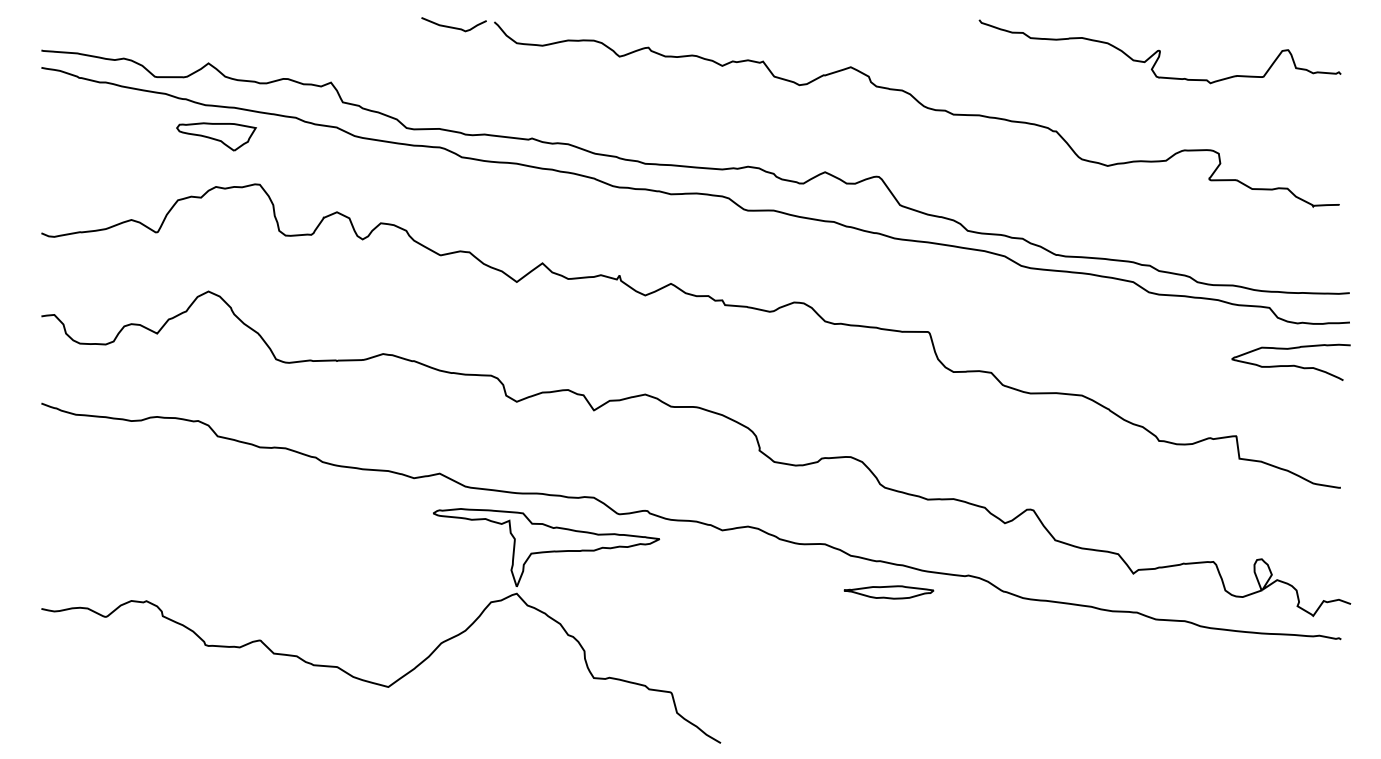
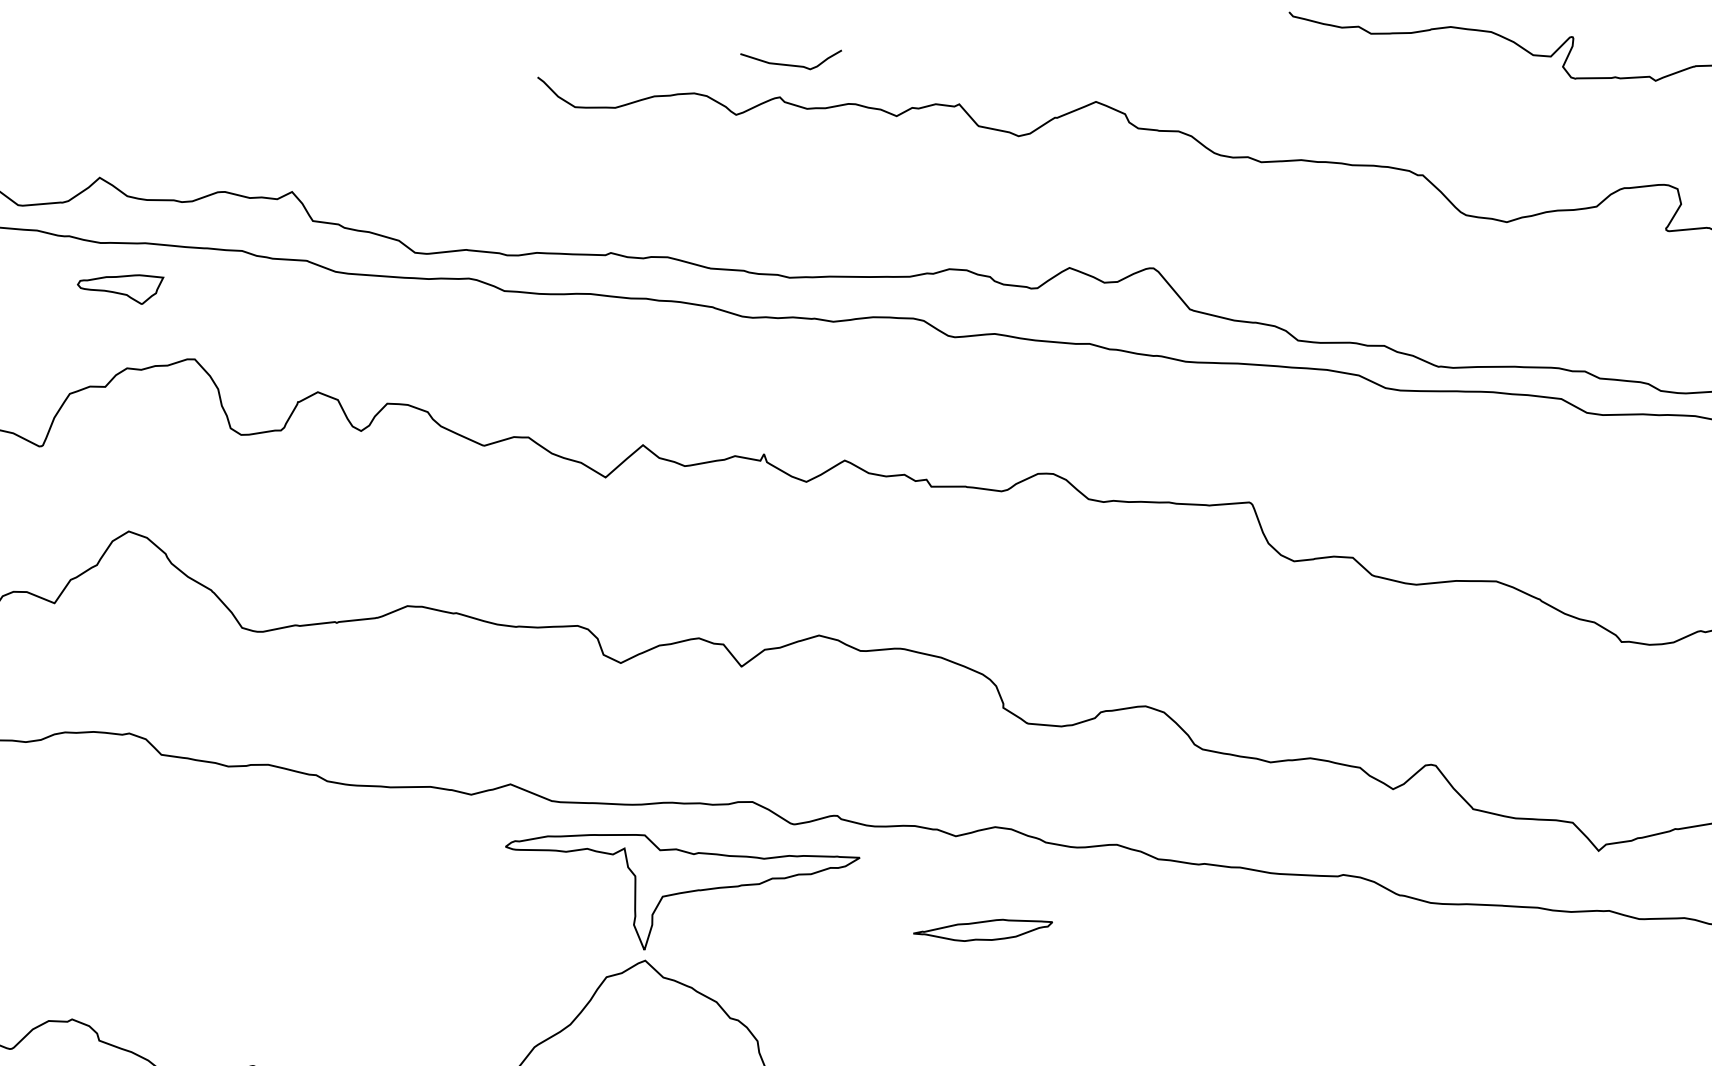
curve: (452, 26) -> (789, 63), moved
part: (216, 136) -> (121, 290), size x0.7
part: (888, 592) -> (982, 931), moved

